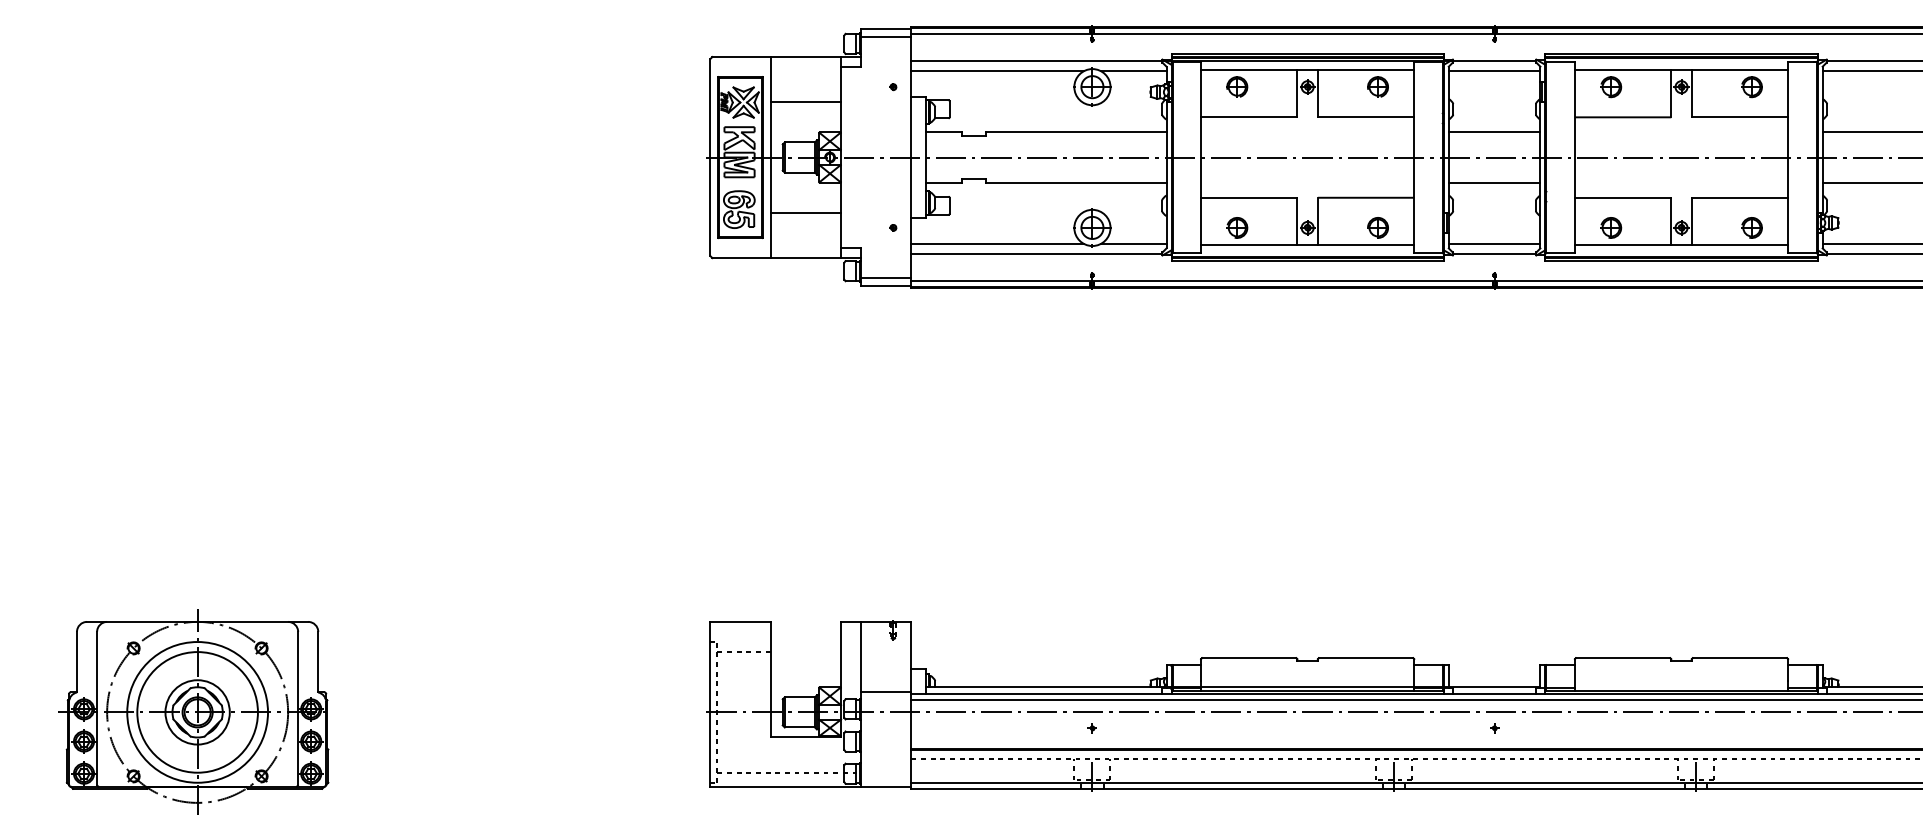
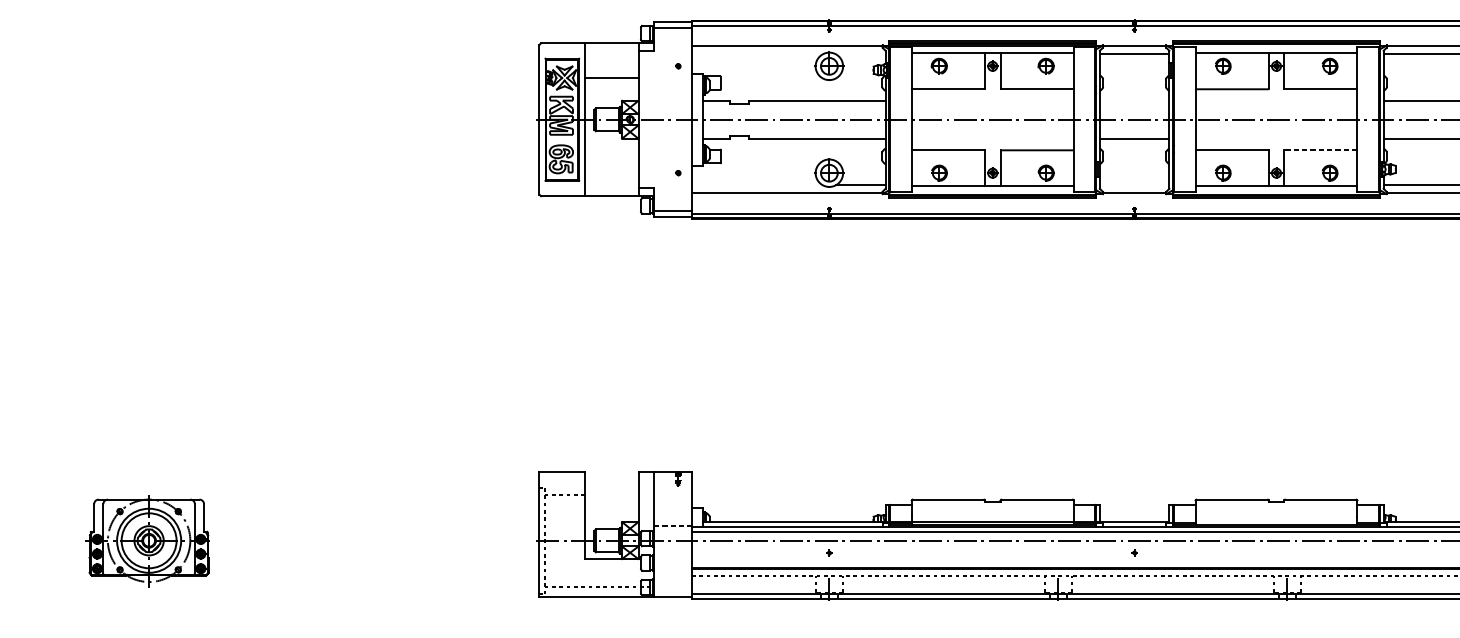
line: (997, 71) -> (757, 54), removed
line: (1133, 71) -> (860, 54), removed
line: (1494, 132) -> (1134, 100), removed
line: (1739, 197) -> (1320, 150), solid -> dashed
line: (805, 212) -> (611, 161), removed
line: (997, 243) -> (757, 185), removed
line: (1494, 243) -> (1134, 185), removed
line: (886, 692) -> (673, 525), solid -> dashed
part: (193, 711) -> (147, 540), size x0.6

